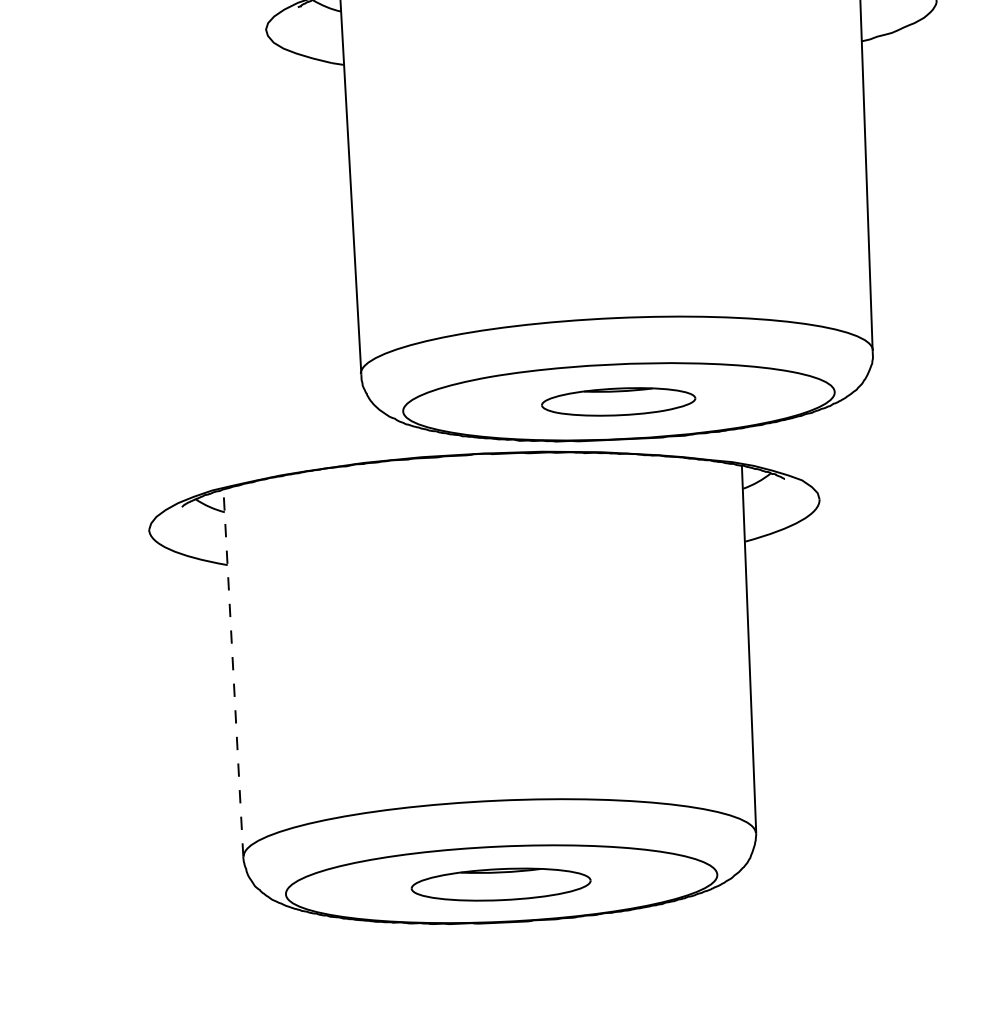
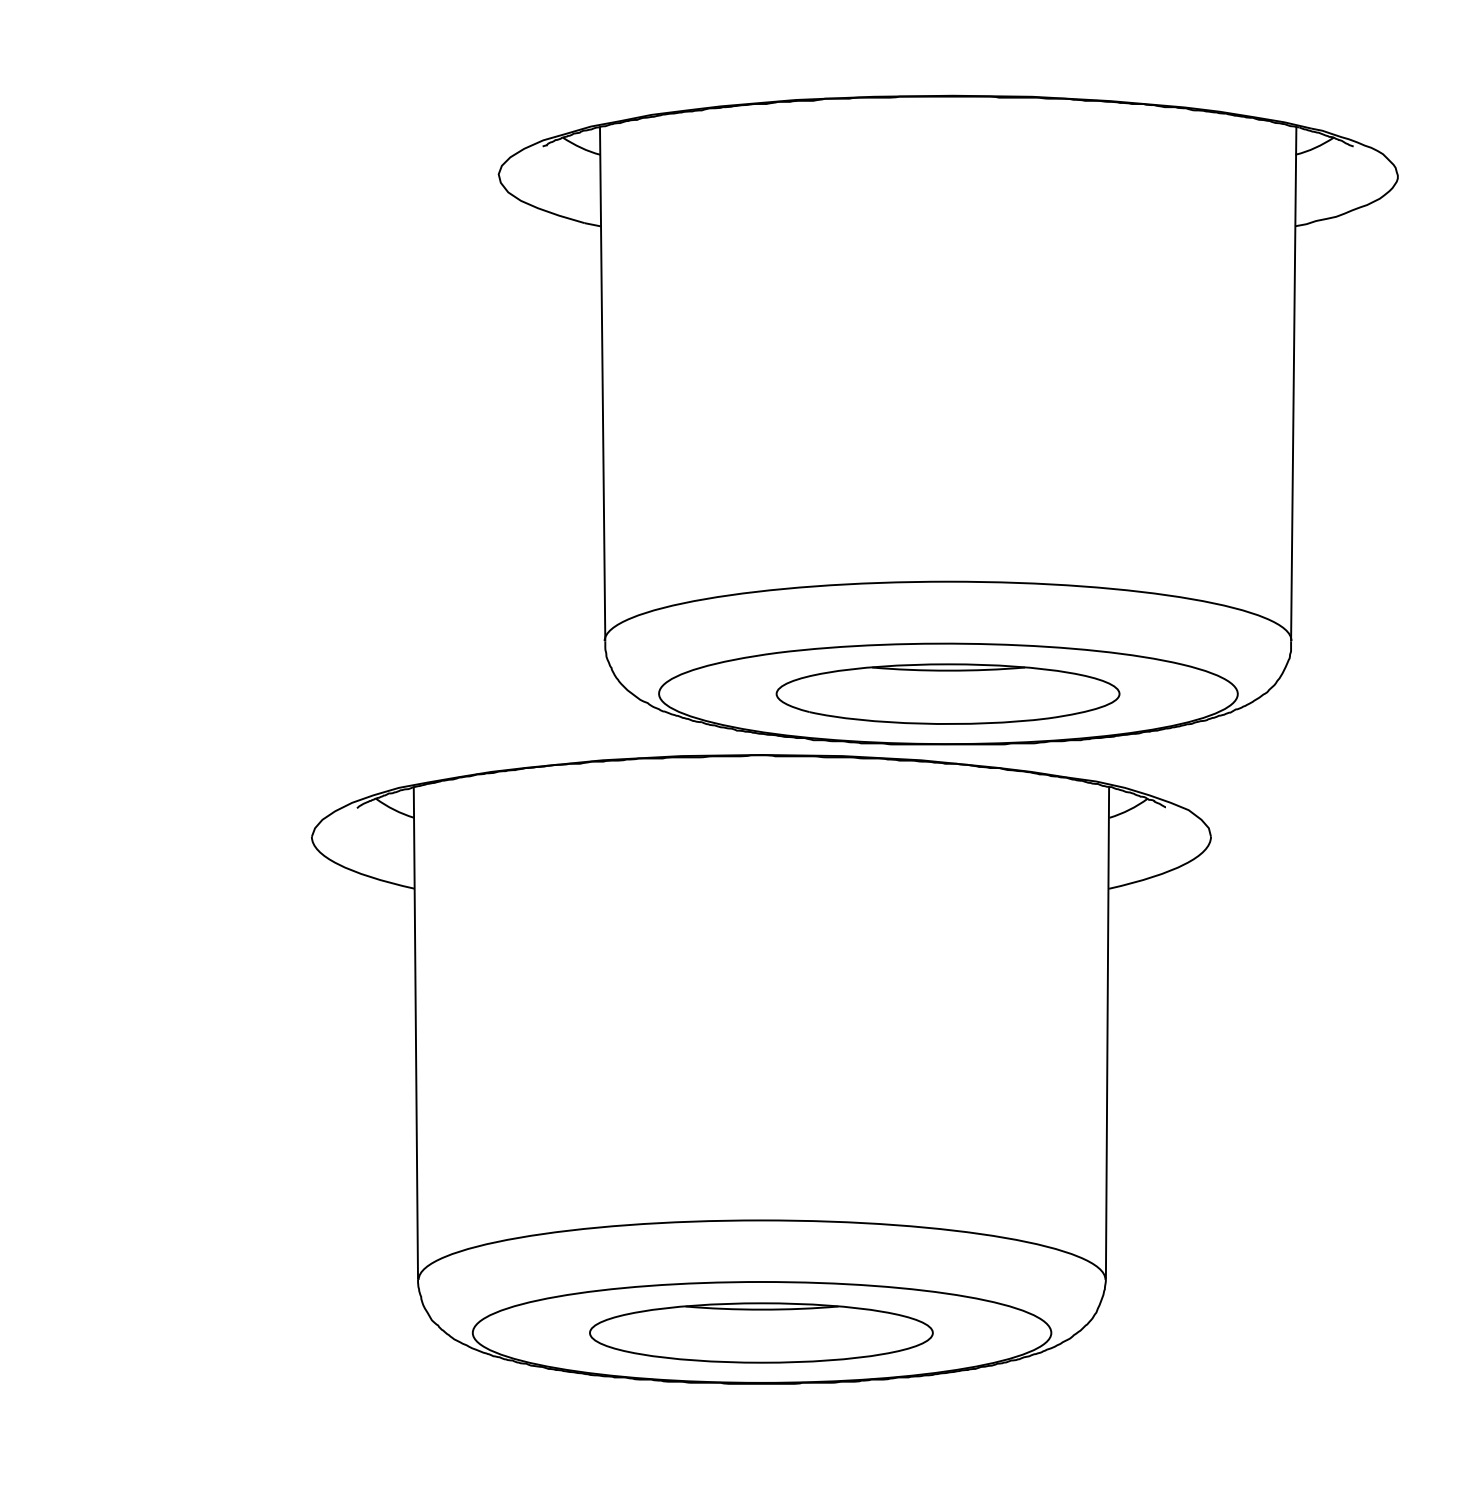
part: (618, 401) -> (947, 693), size x1.67
line: (233, 673) -> (415, 1033), dashed -> solid
part: (501, 884) -> (761, 1332), size x1.43

